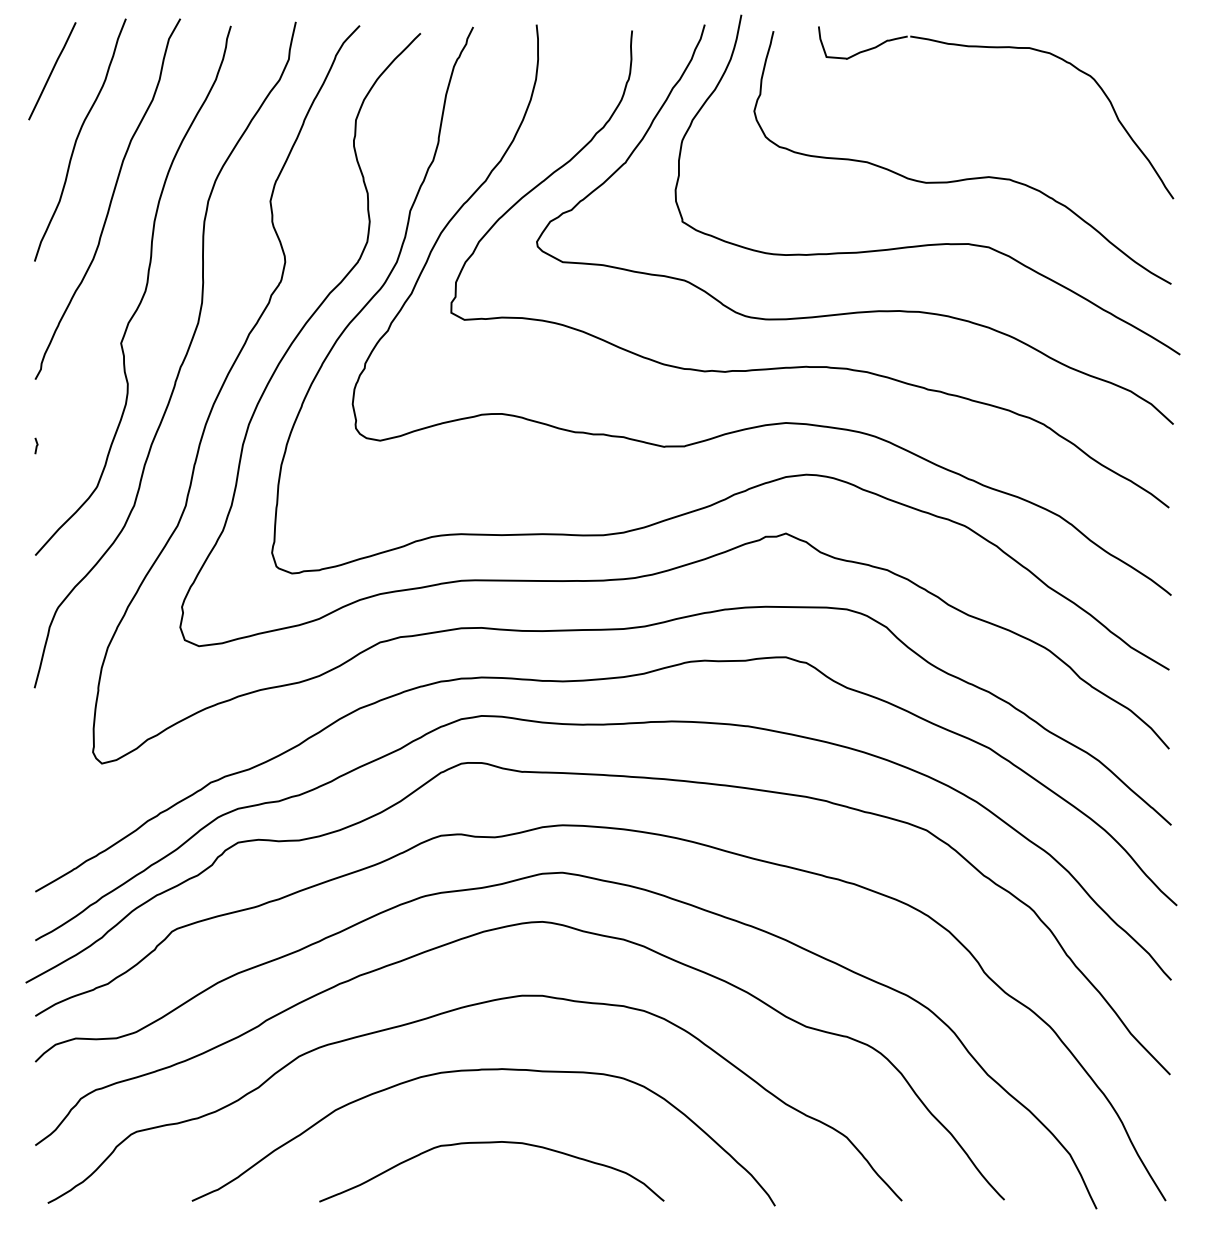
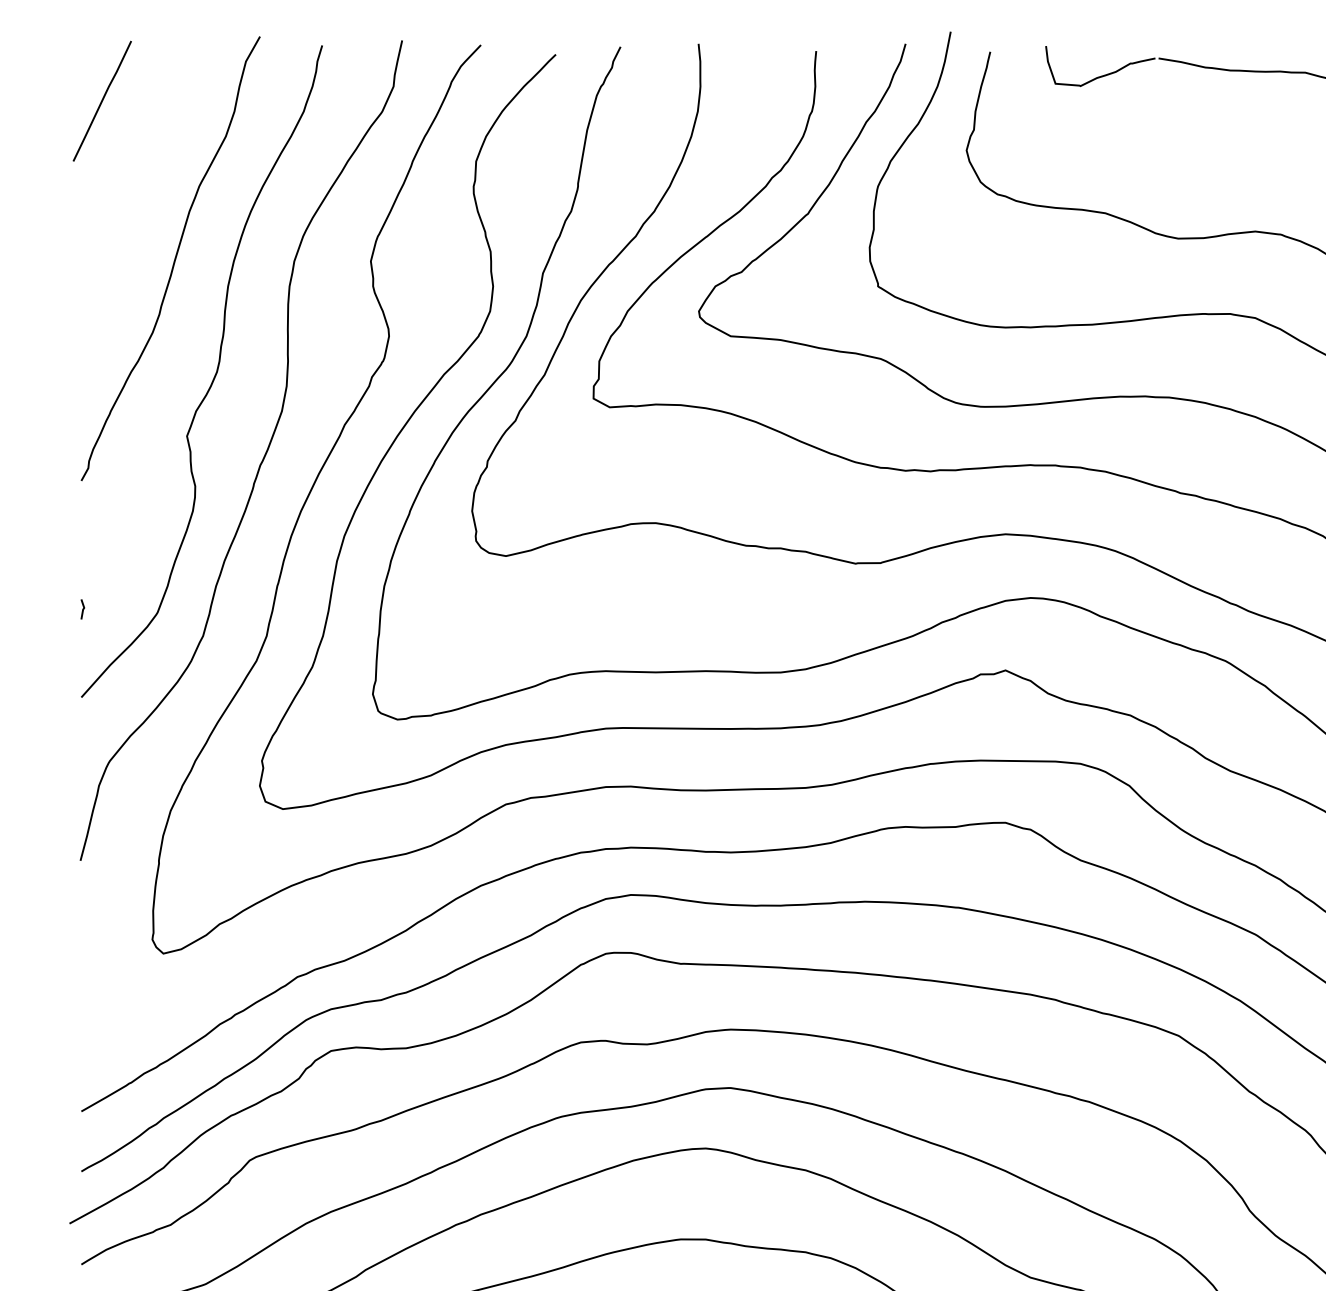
curve: (78, 137) -> (134, 182), removed
line: (36, 445) -> (82, 608), moved

